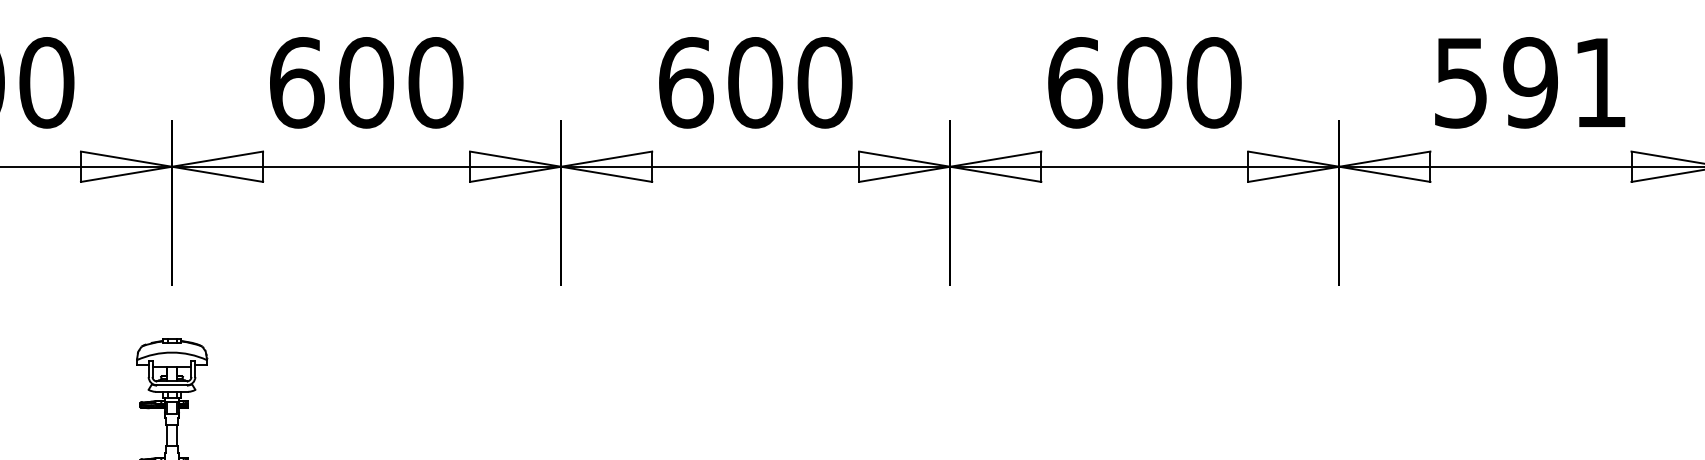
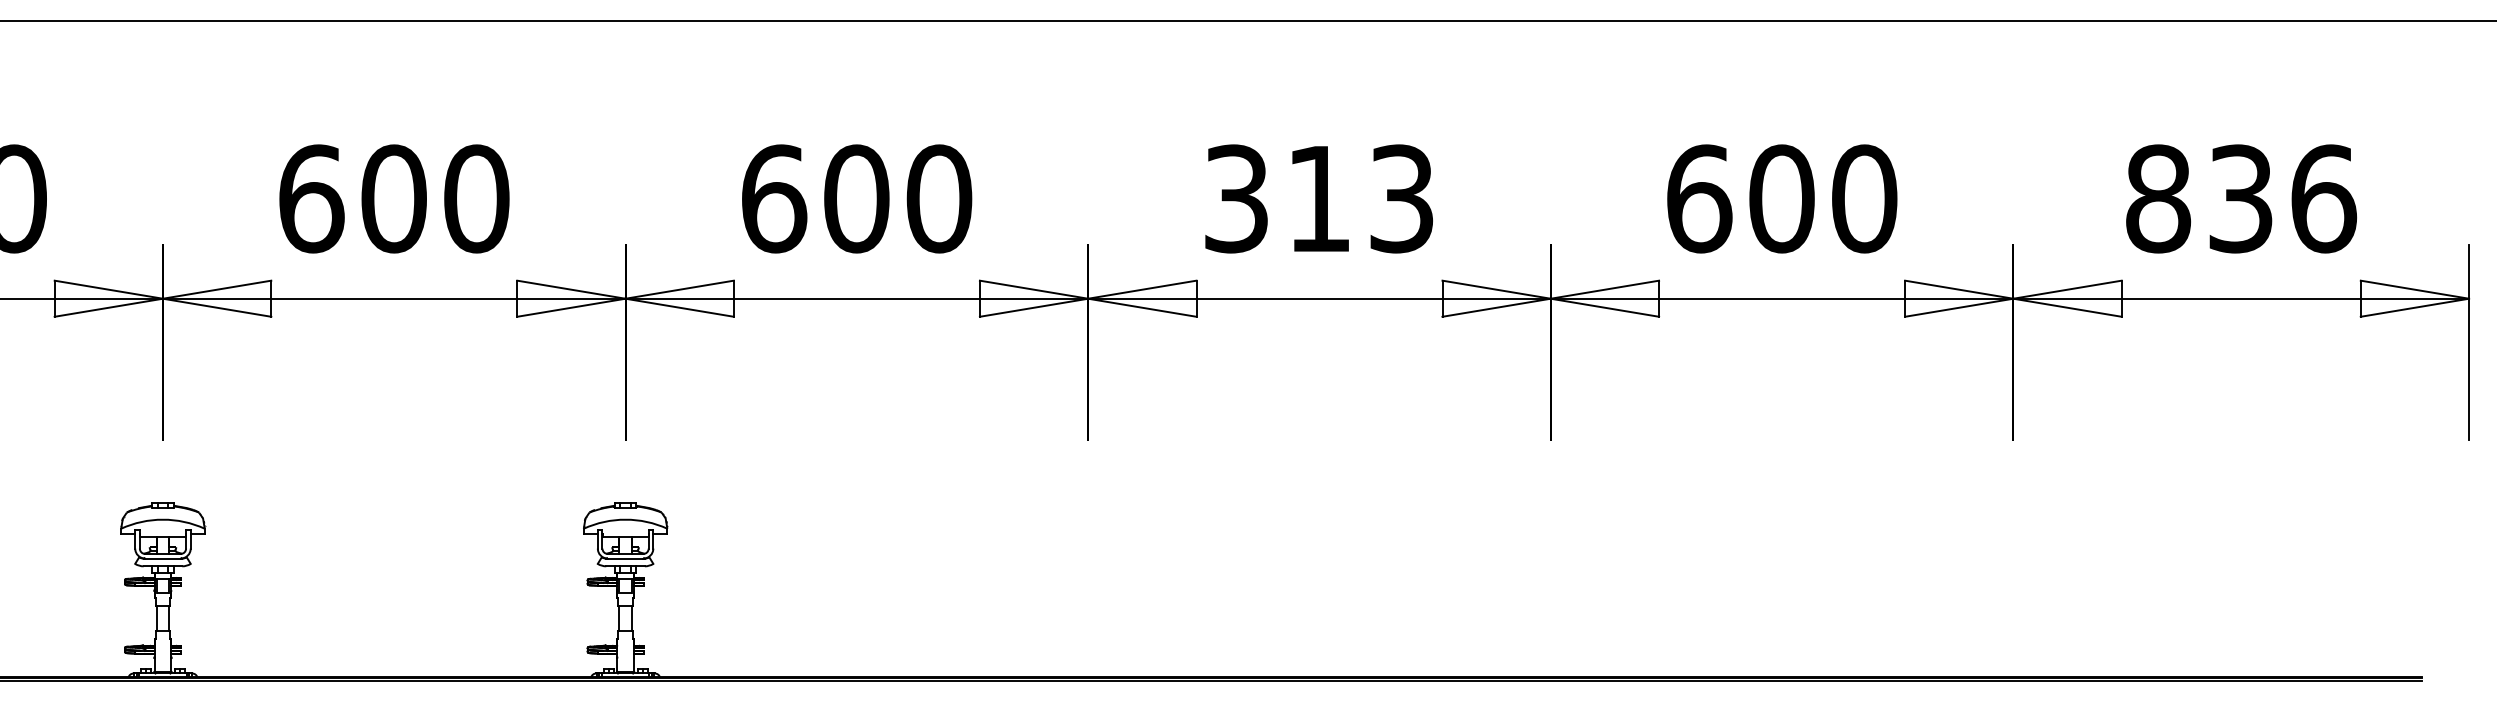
text: (755, 82) -> (1319, 198), 600 -> 313
text: (1531, 82) -> (2241, 198), 591 -> 836

